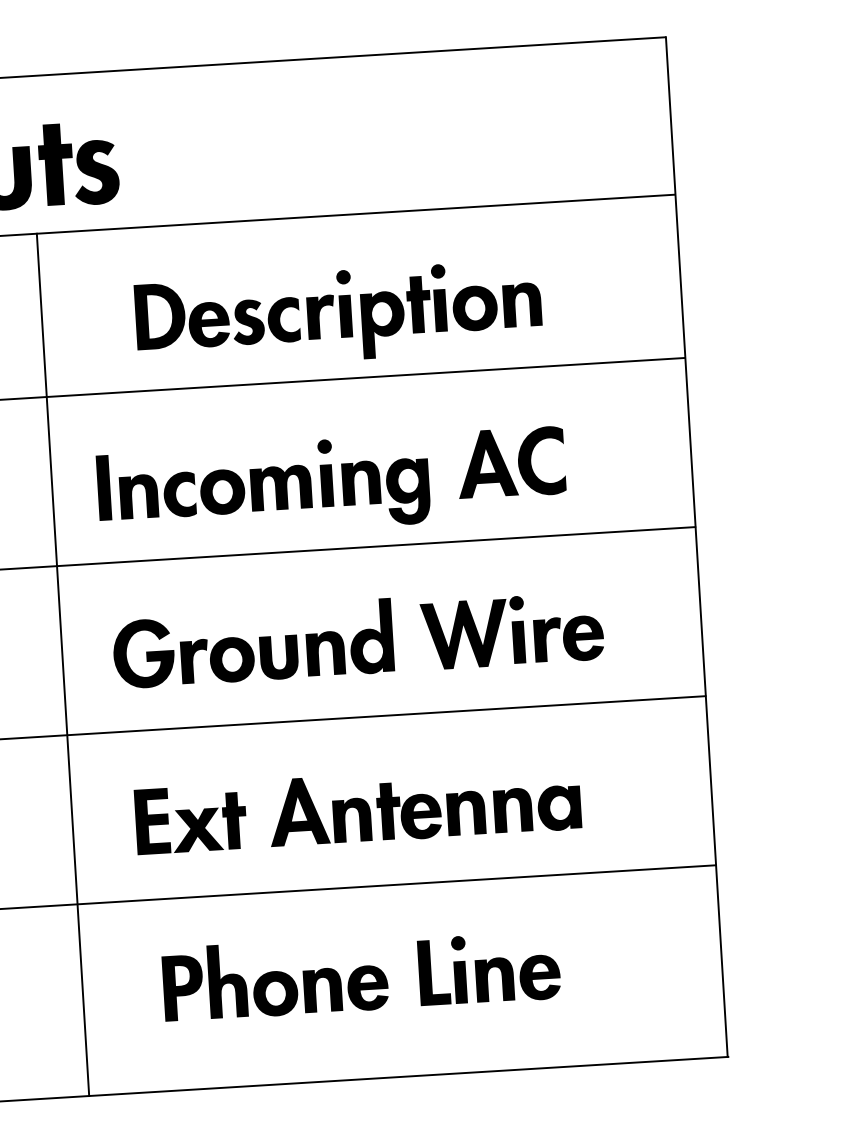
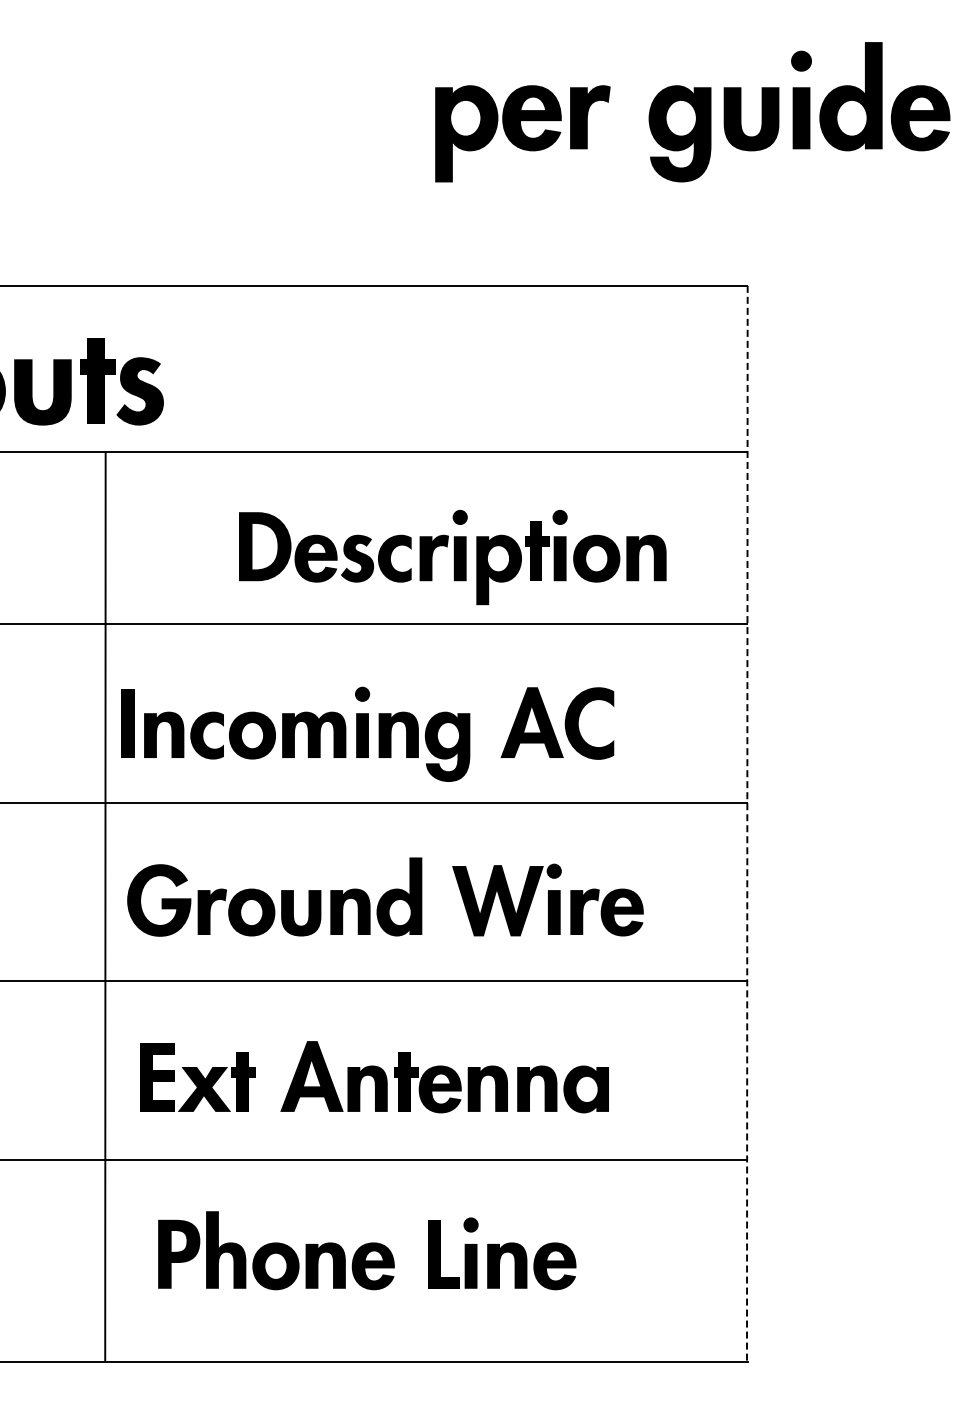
part: (338, 315) -> (452, 557), moved
line: (697, 547) -> (747, 824), solid -> dashed
line: (63, 664) -> (105, 906), moved

